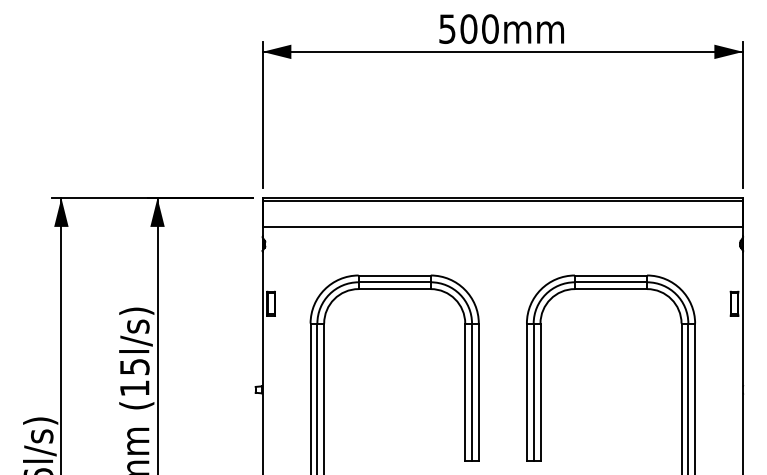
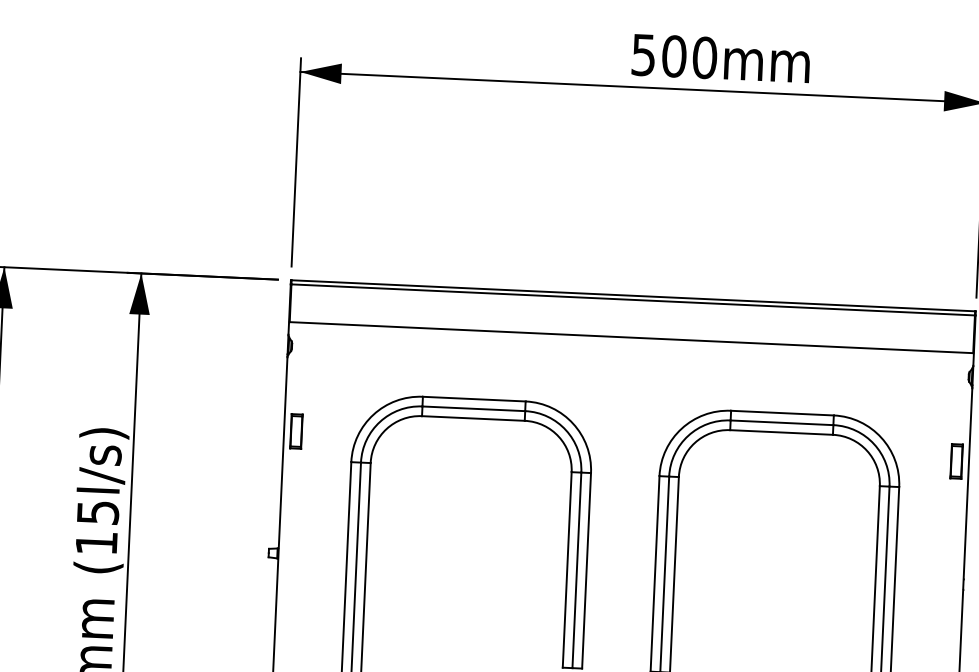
text: (501, 28) -> (720, 57), moved

